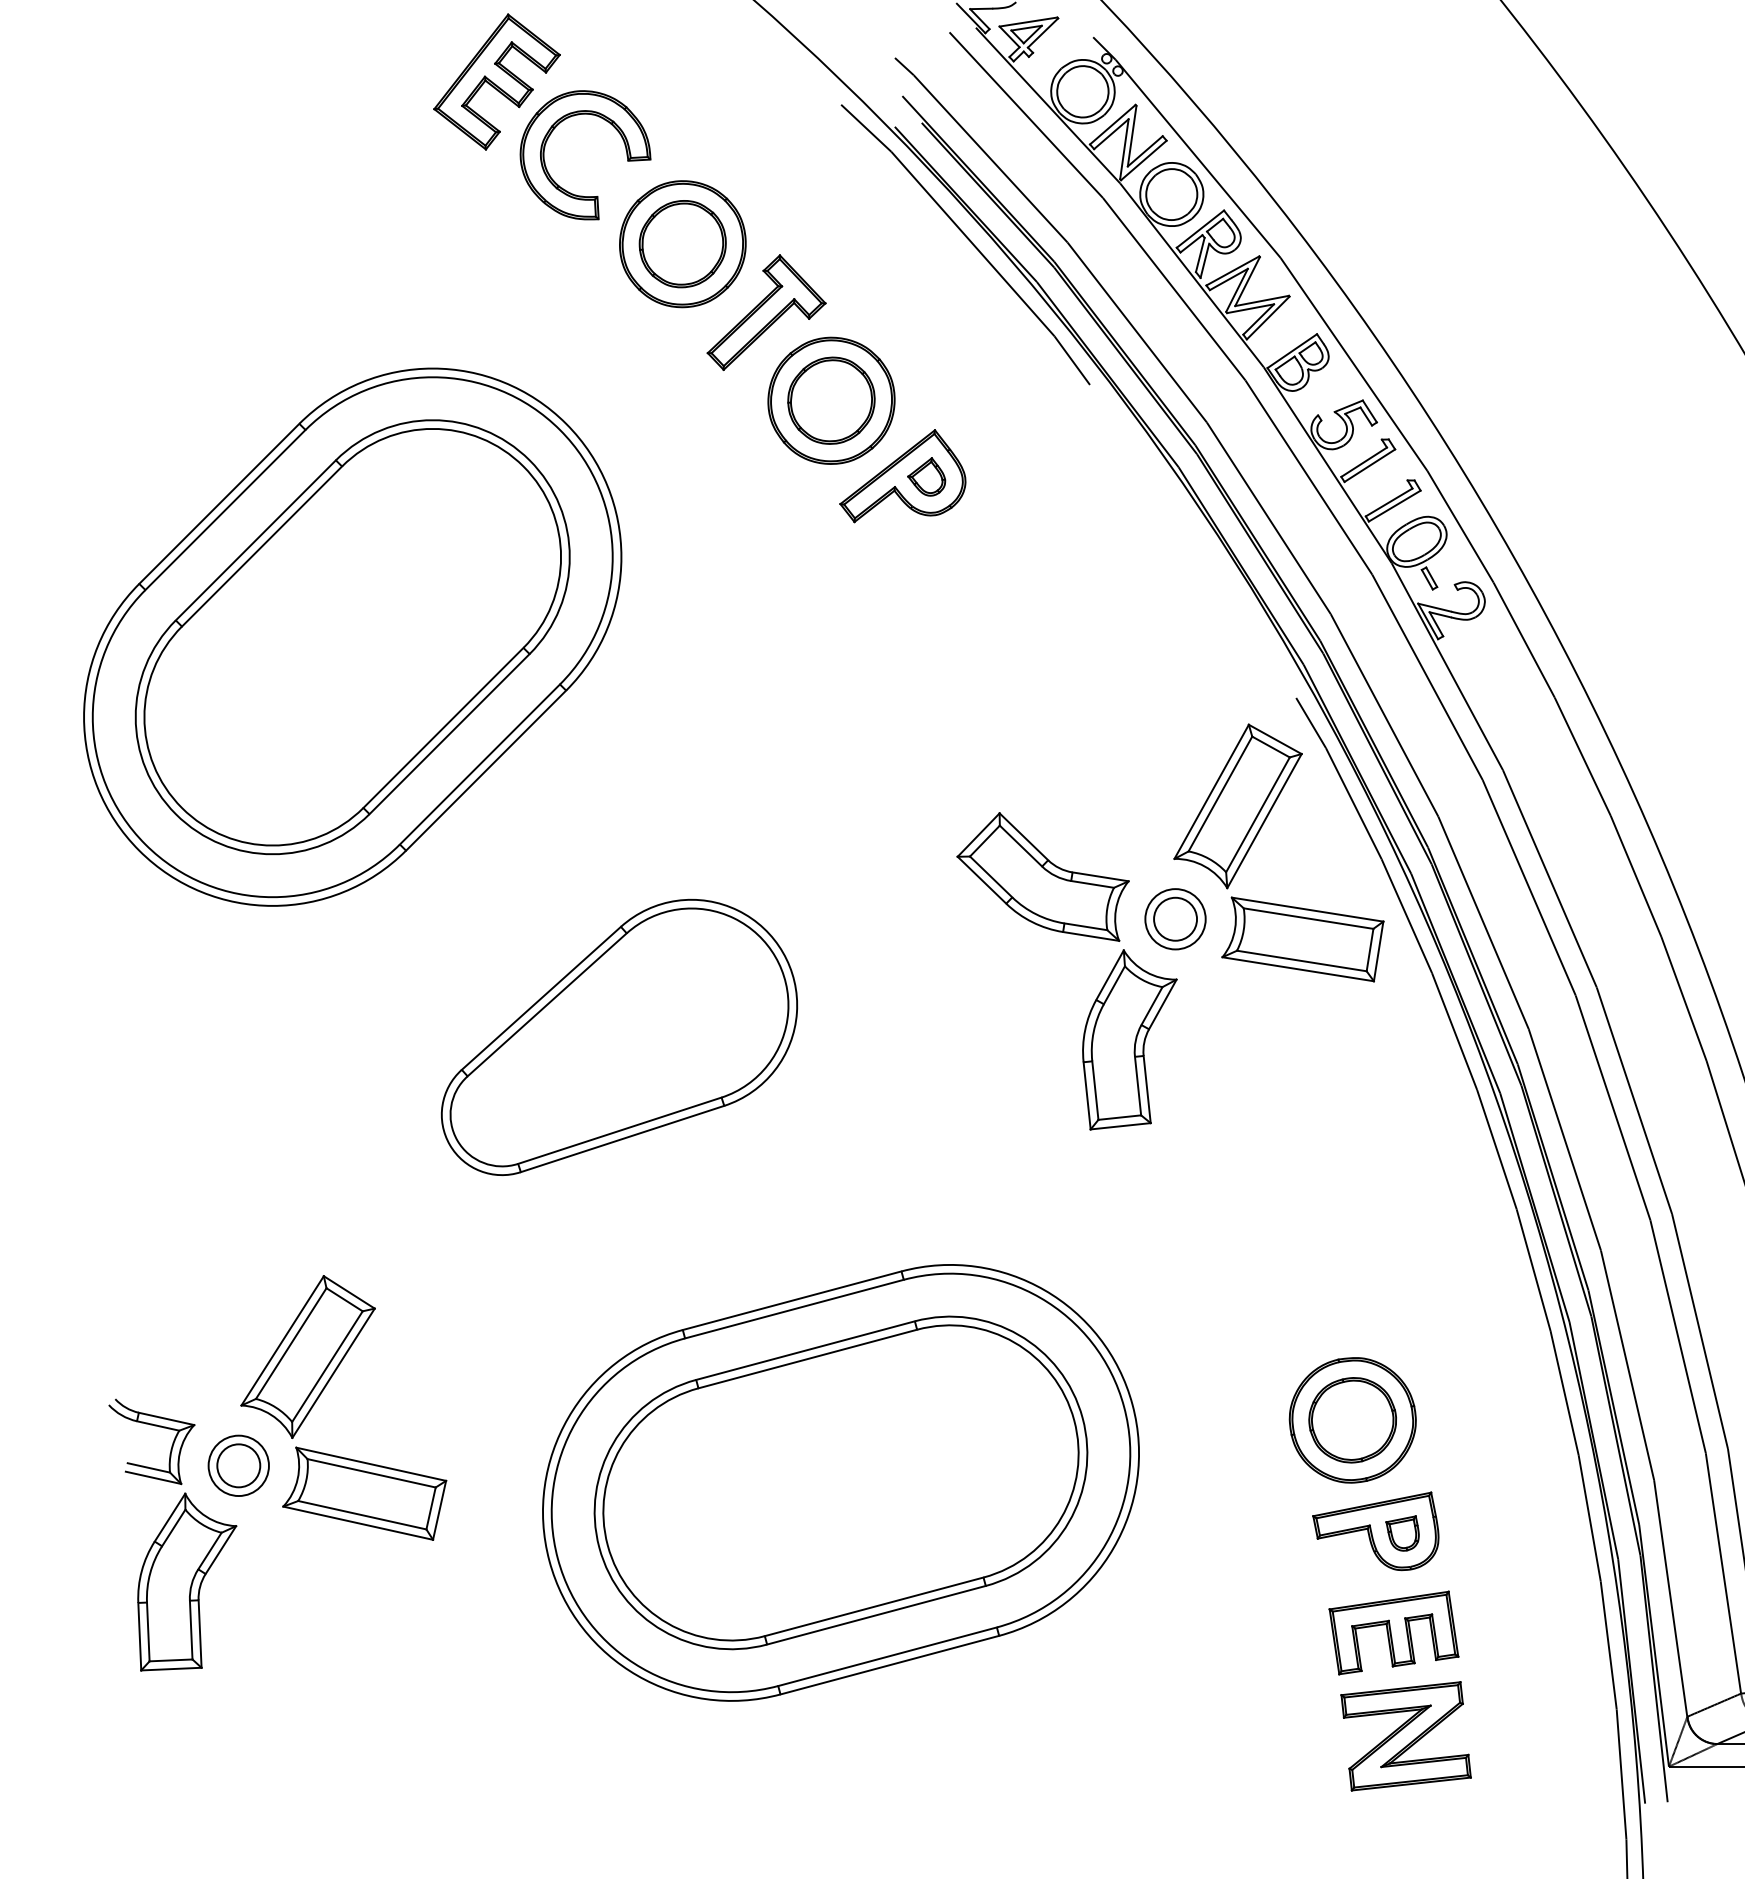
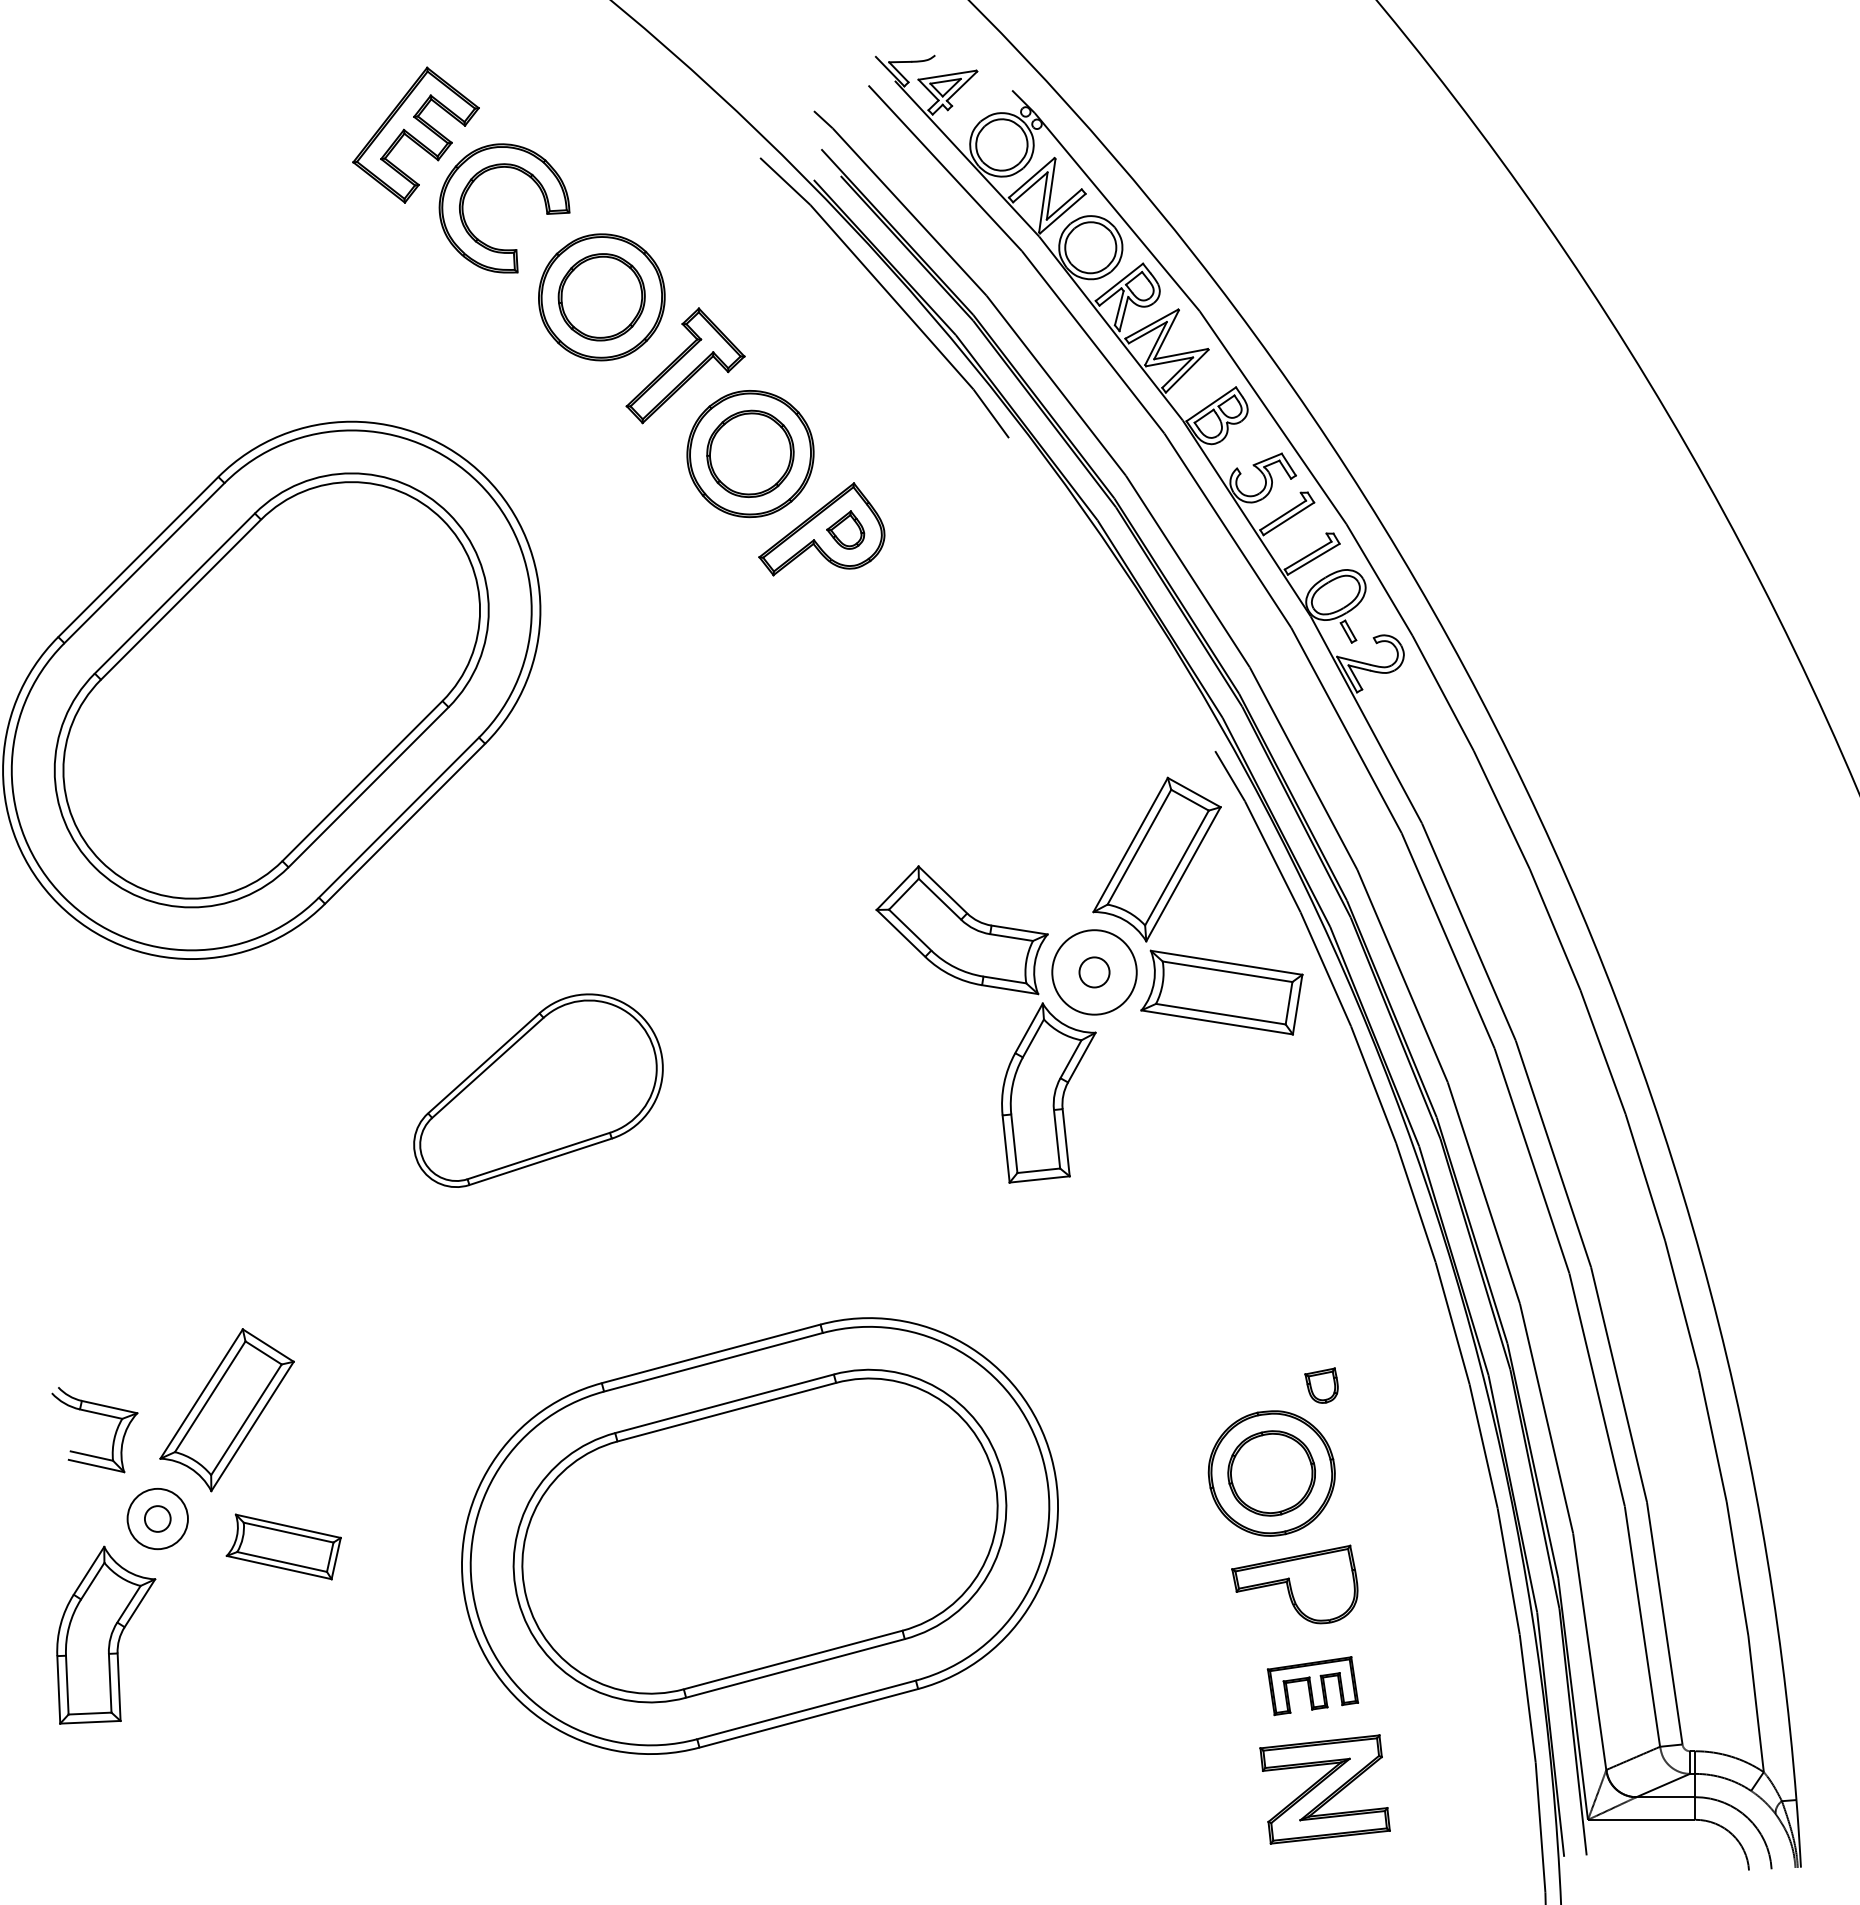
circle: (1175, 918) -> (1094, 971), size x0.7
circle: (1175, 919) -> (1094, 972), size x1.4
part: (619, 1037) -> (538, 1090), size x0.7
part: (154, 1426) -> (97, 1414), moved
circle: (238, 1465) -> (157, 1518), size x0.6
part: (364, 1493) -> (283, 1546), size x0.7
part: (1402, 1533) -> (1321, 1385), moved
part: (1393, 1632) -> (1312, 1685), size x0.7

